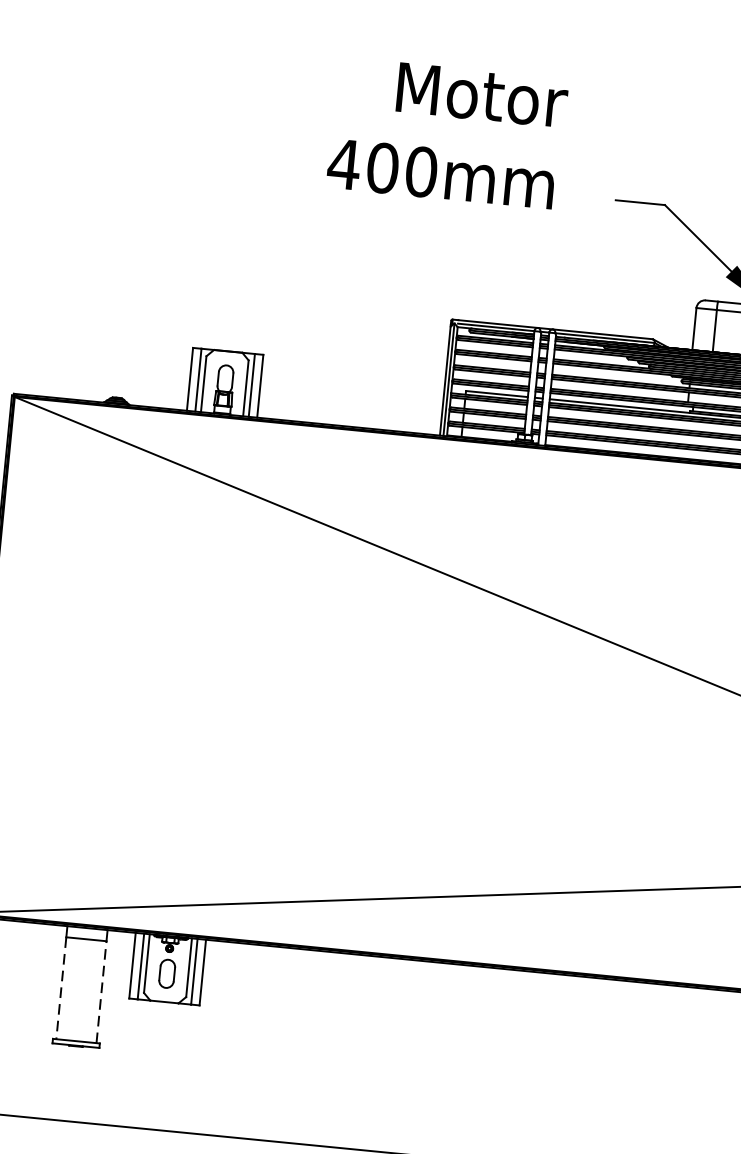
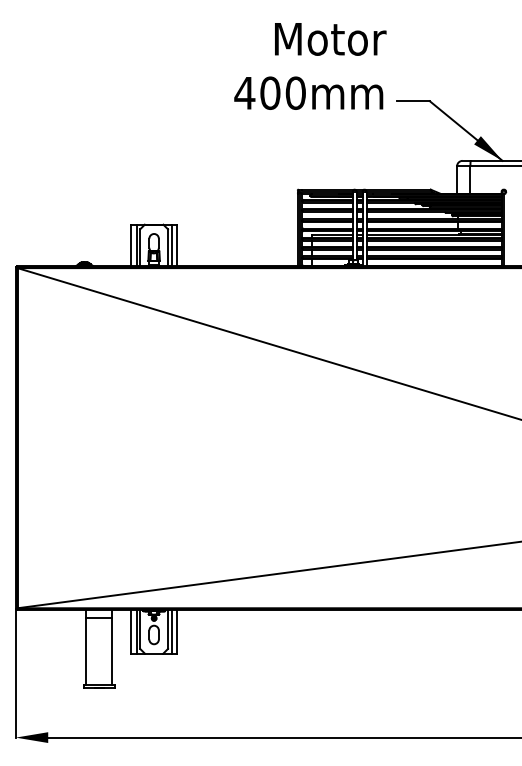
text: (447, 133) -> (310, 66), moved
line: (60, 988) -> (85, 651), dashed -> solid
line: (101, 992) -> (112, 651), dashed -> solid

